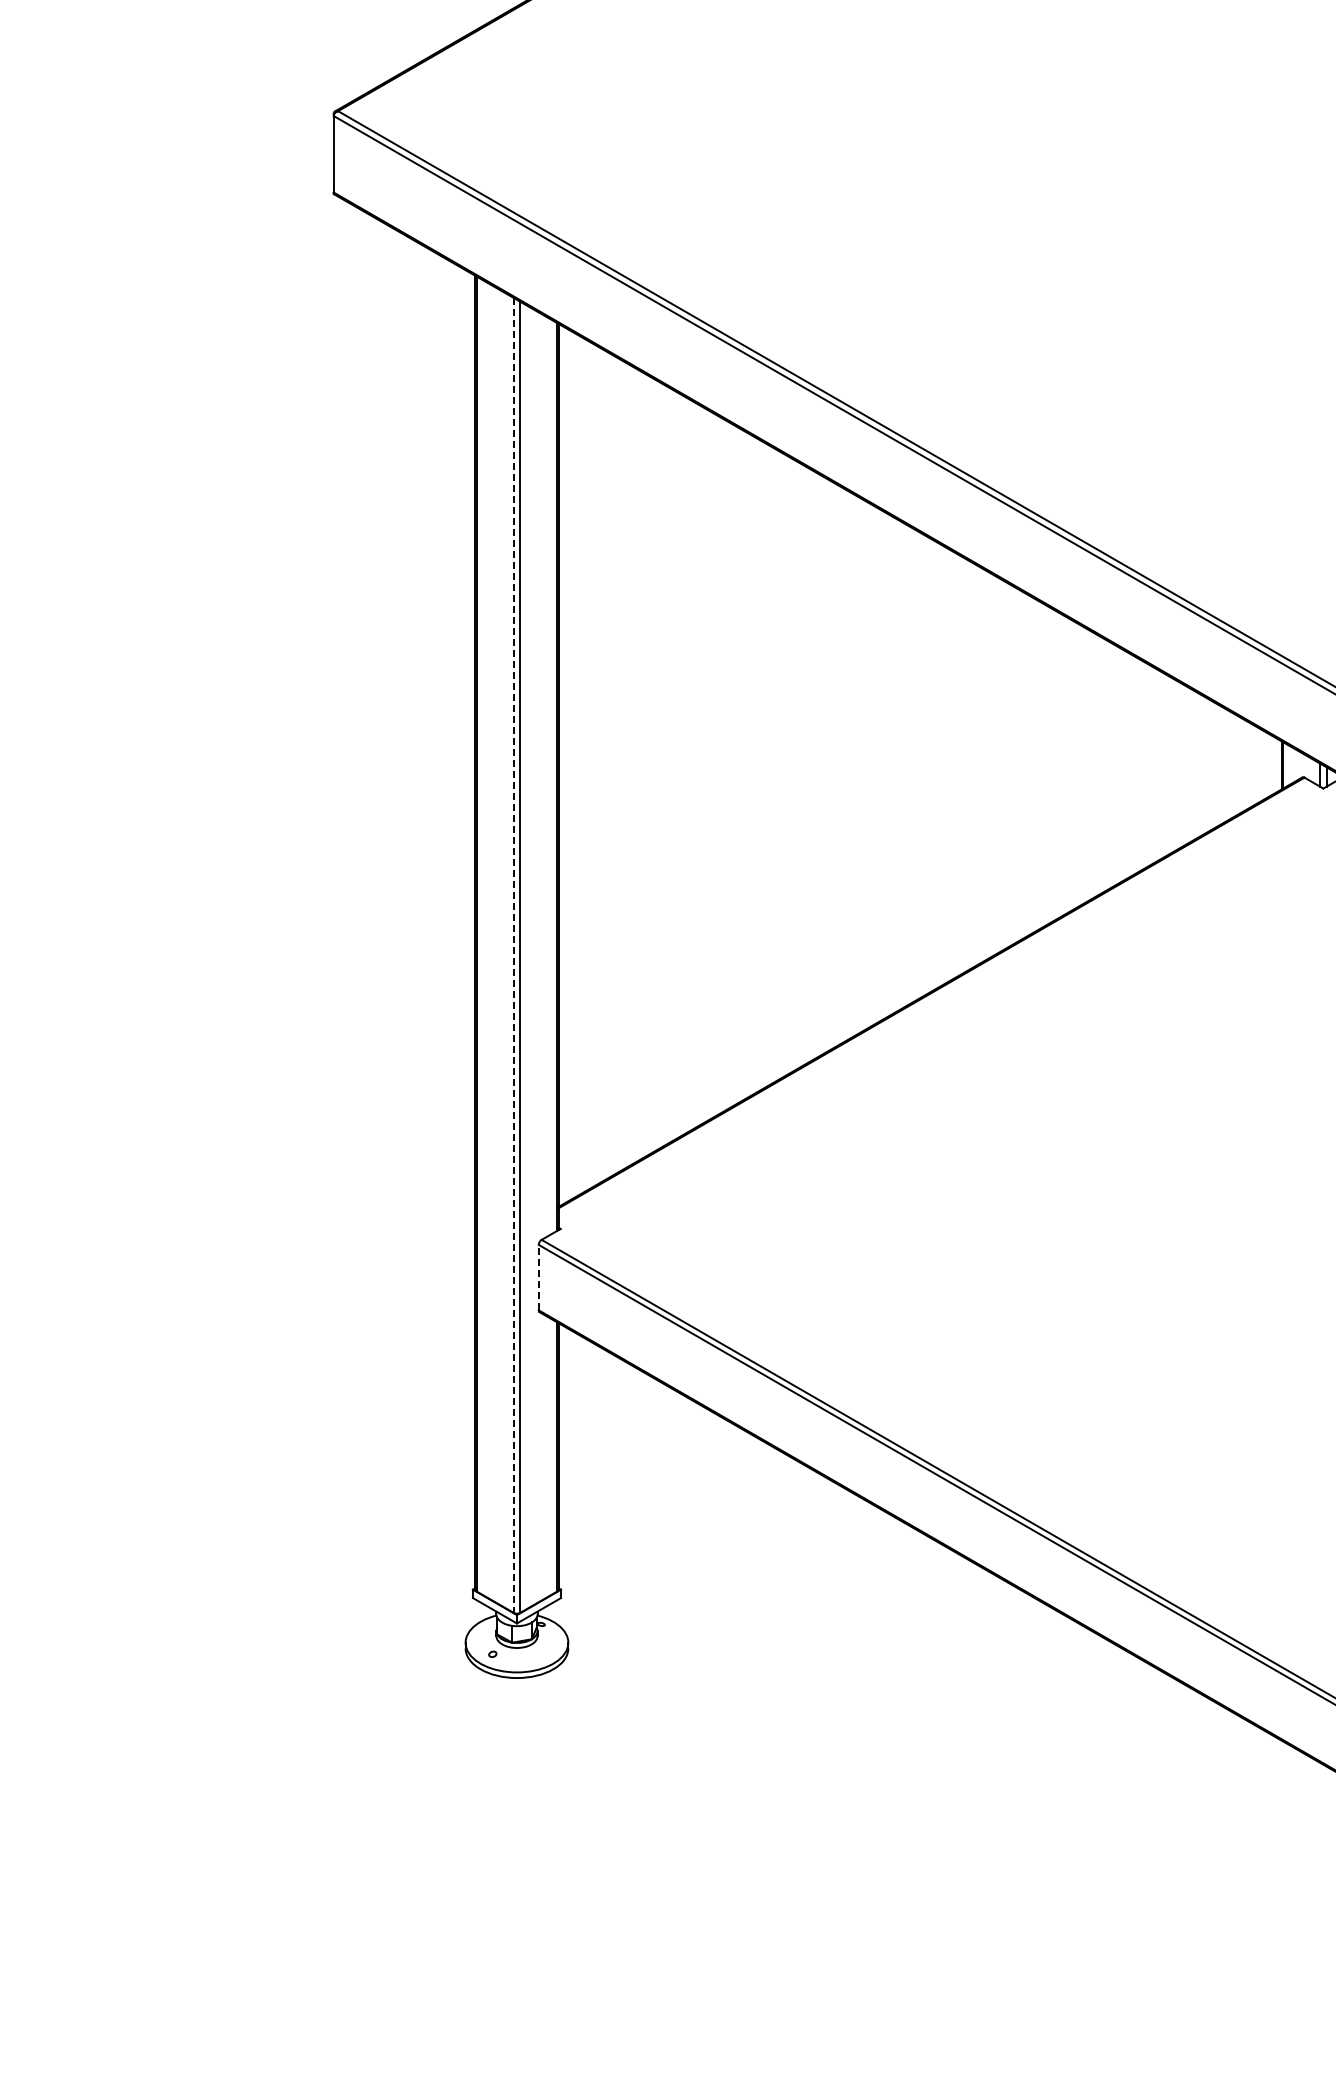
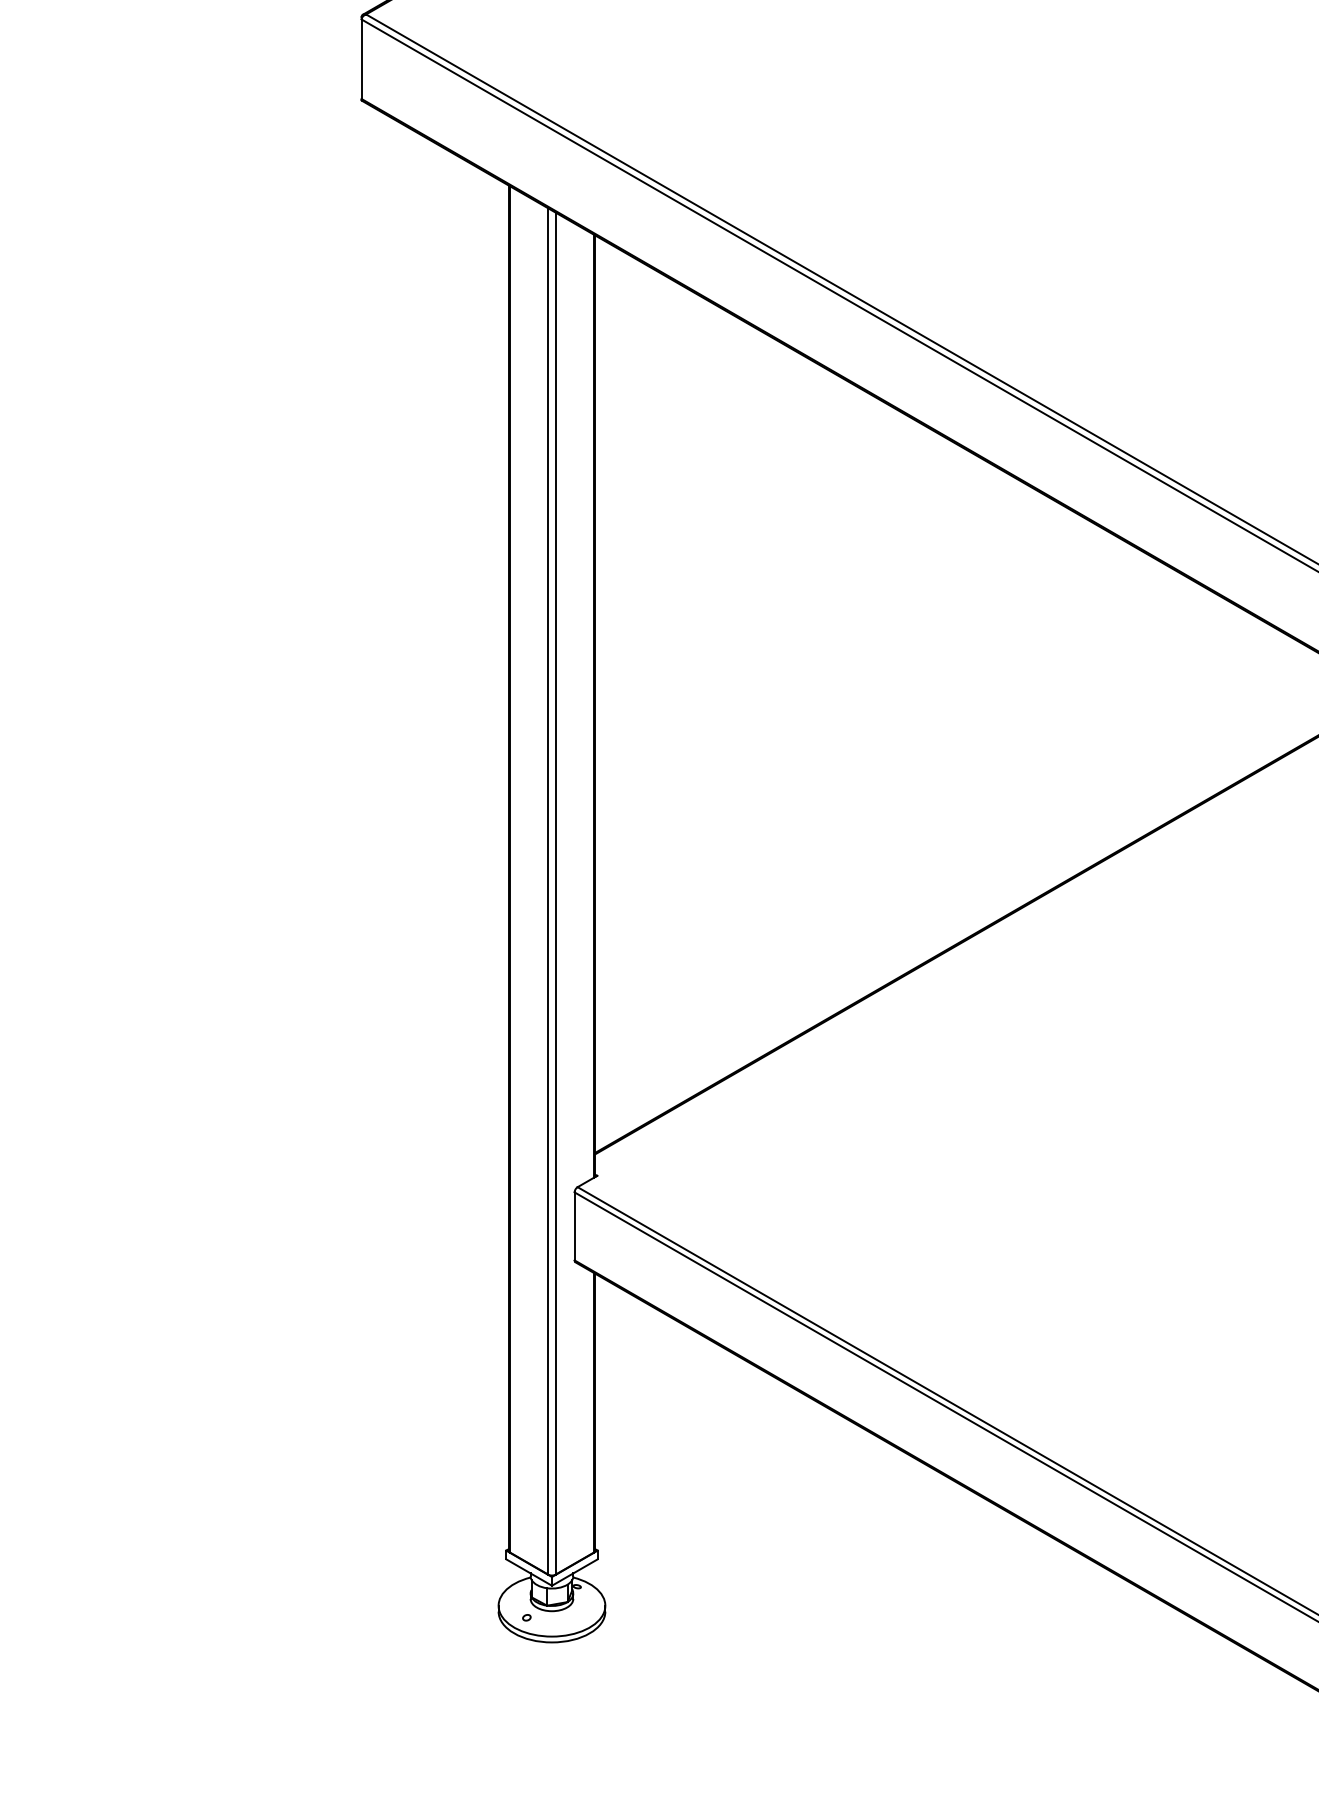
line: (513, 955) -> (548, 891), dashed -> solid
line: (538, 1277) -> (574, 1226), dashed -> solid

